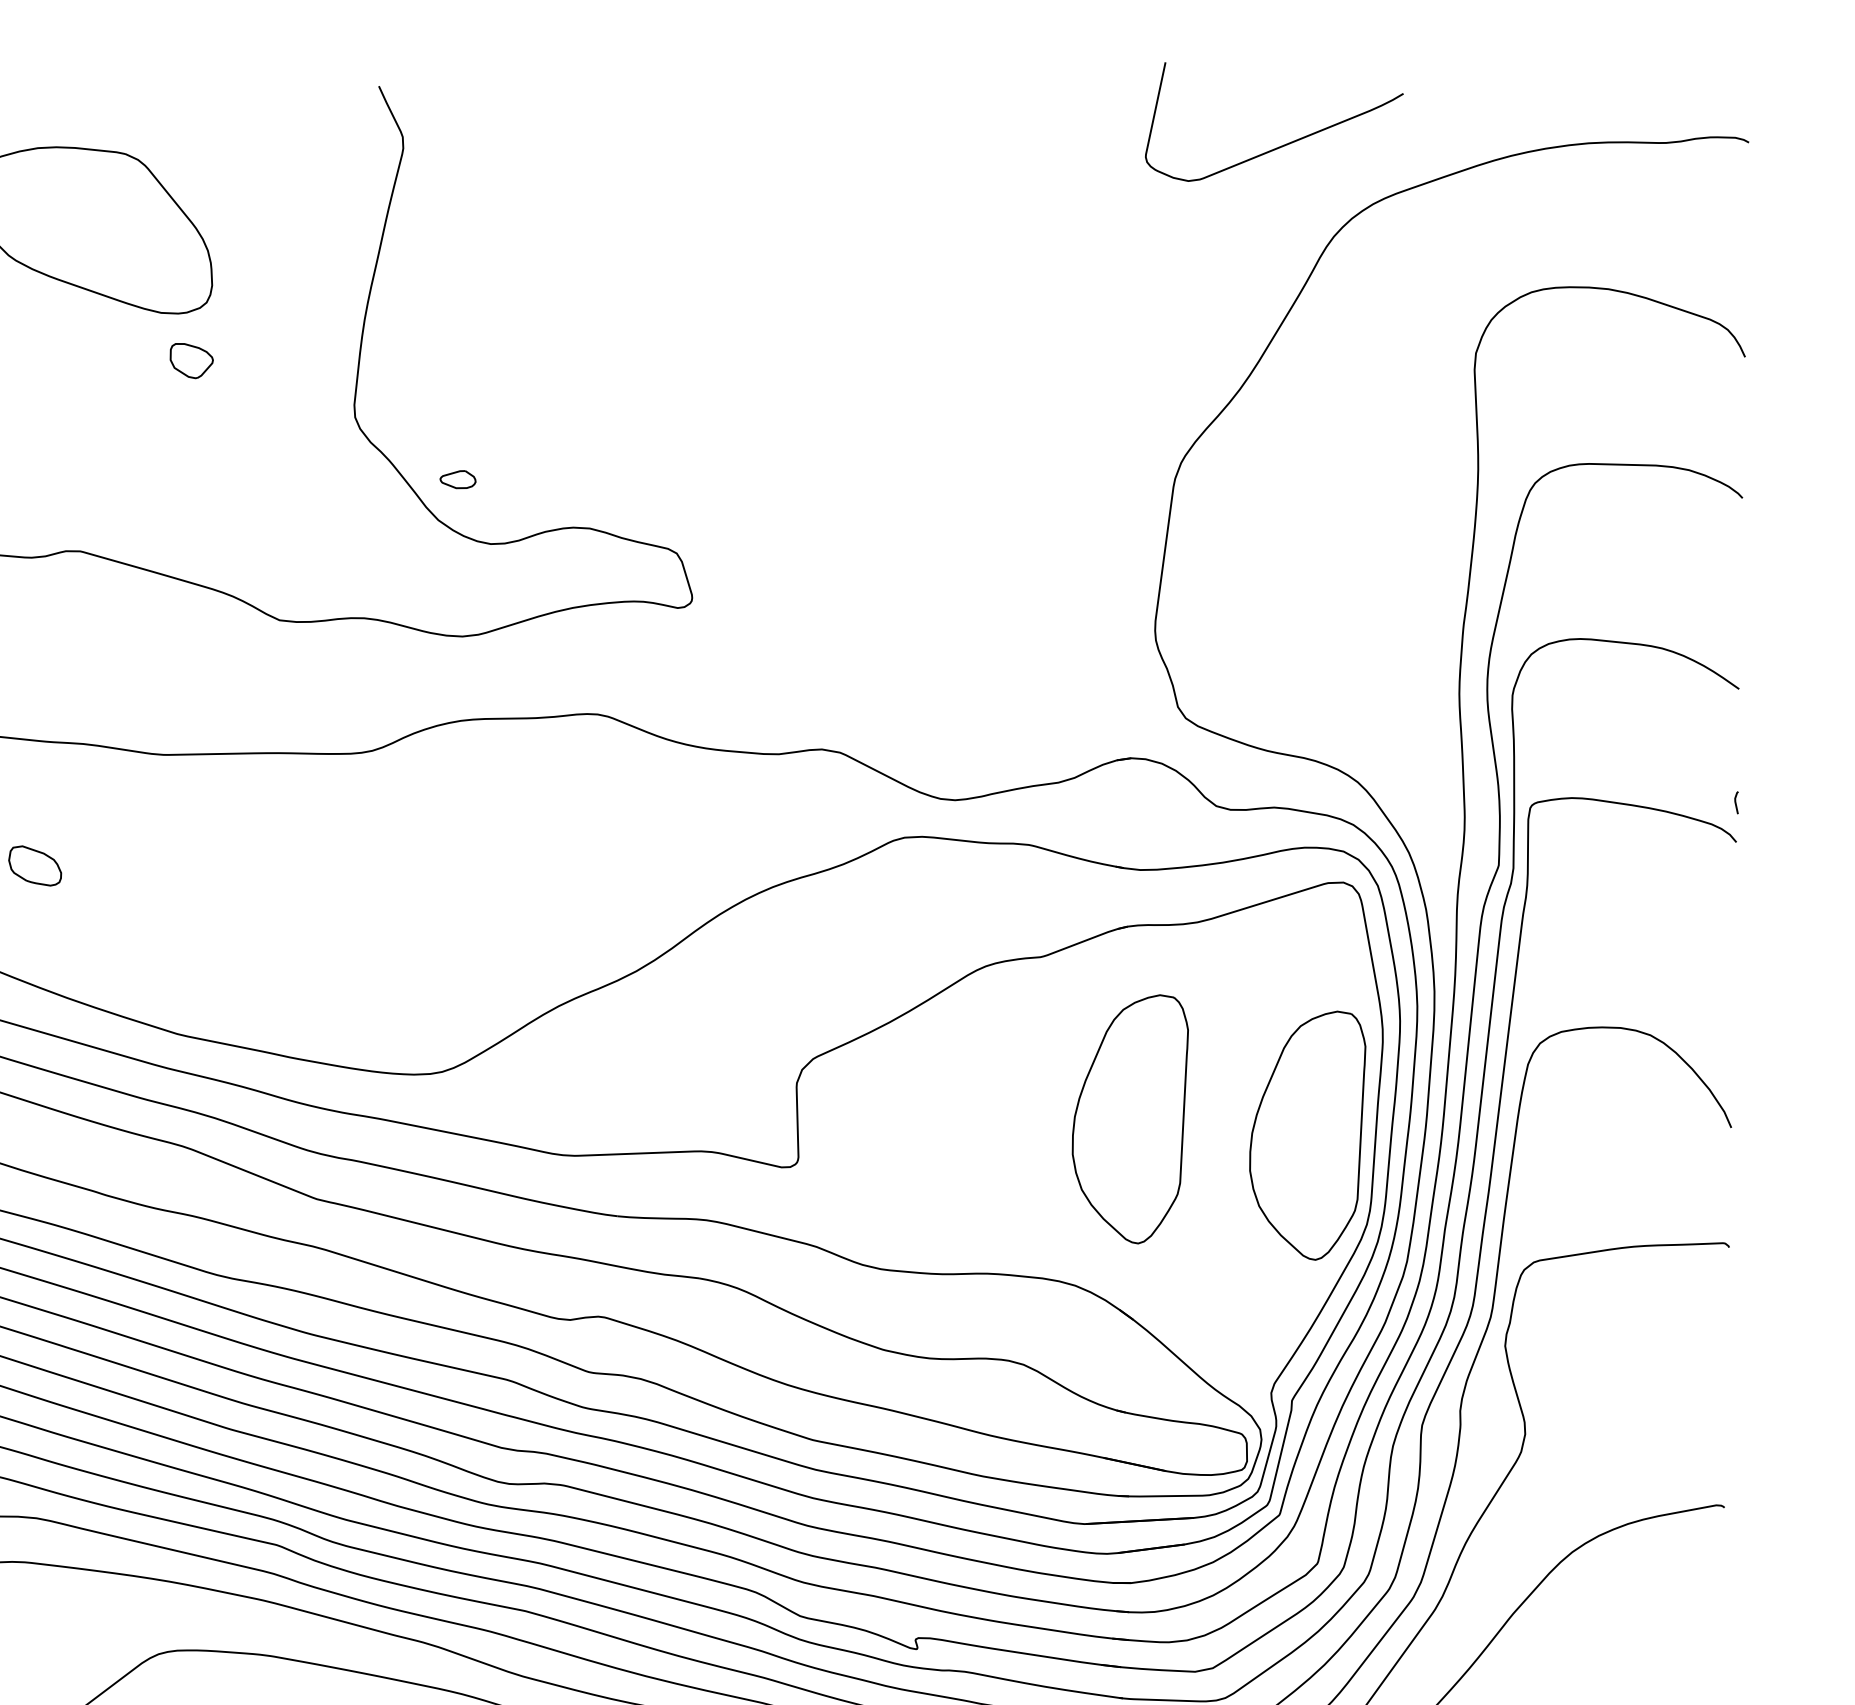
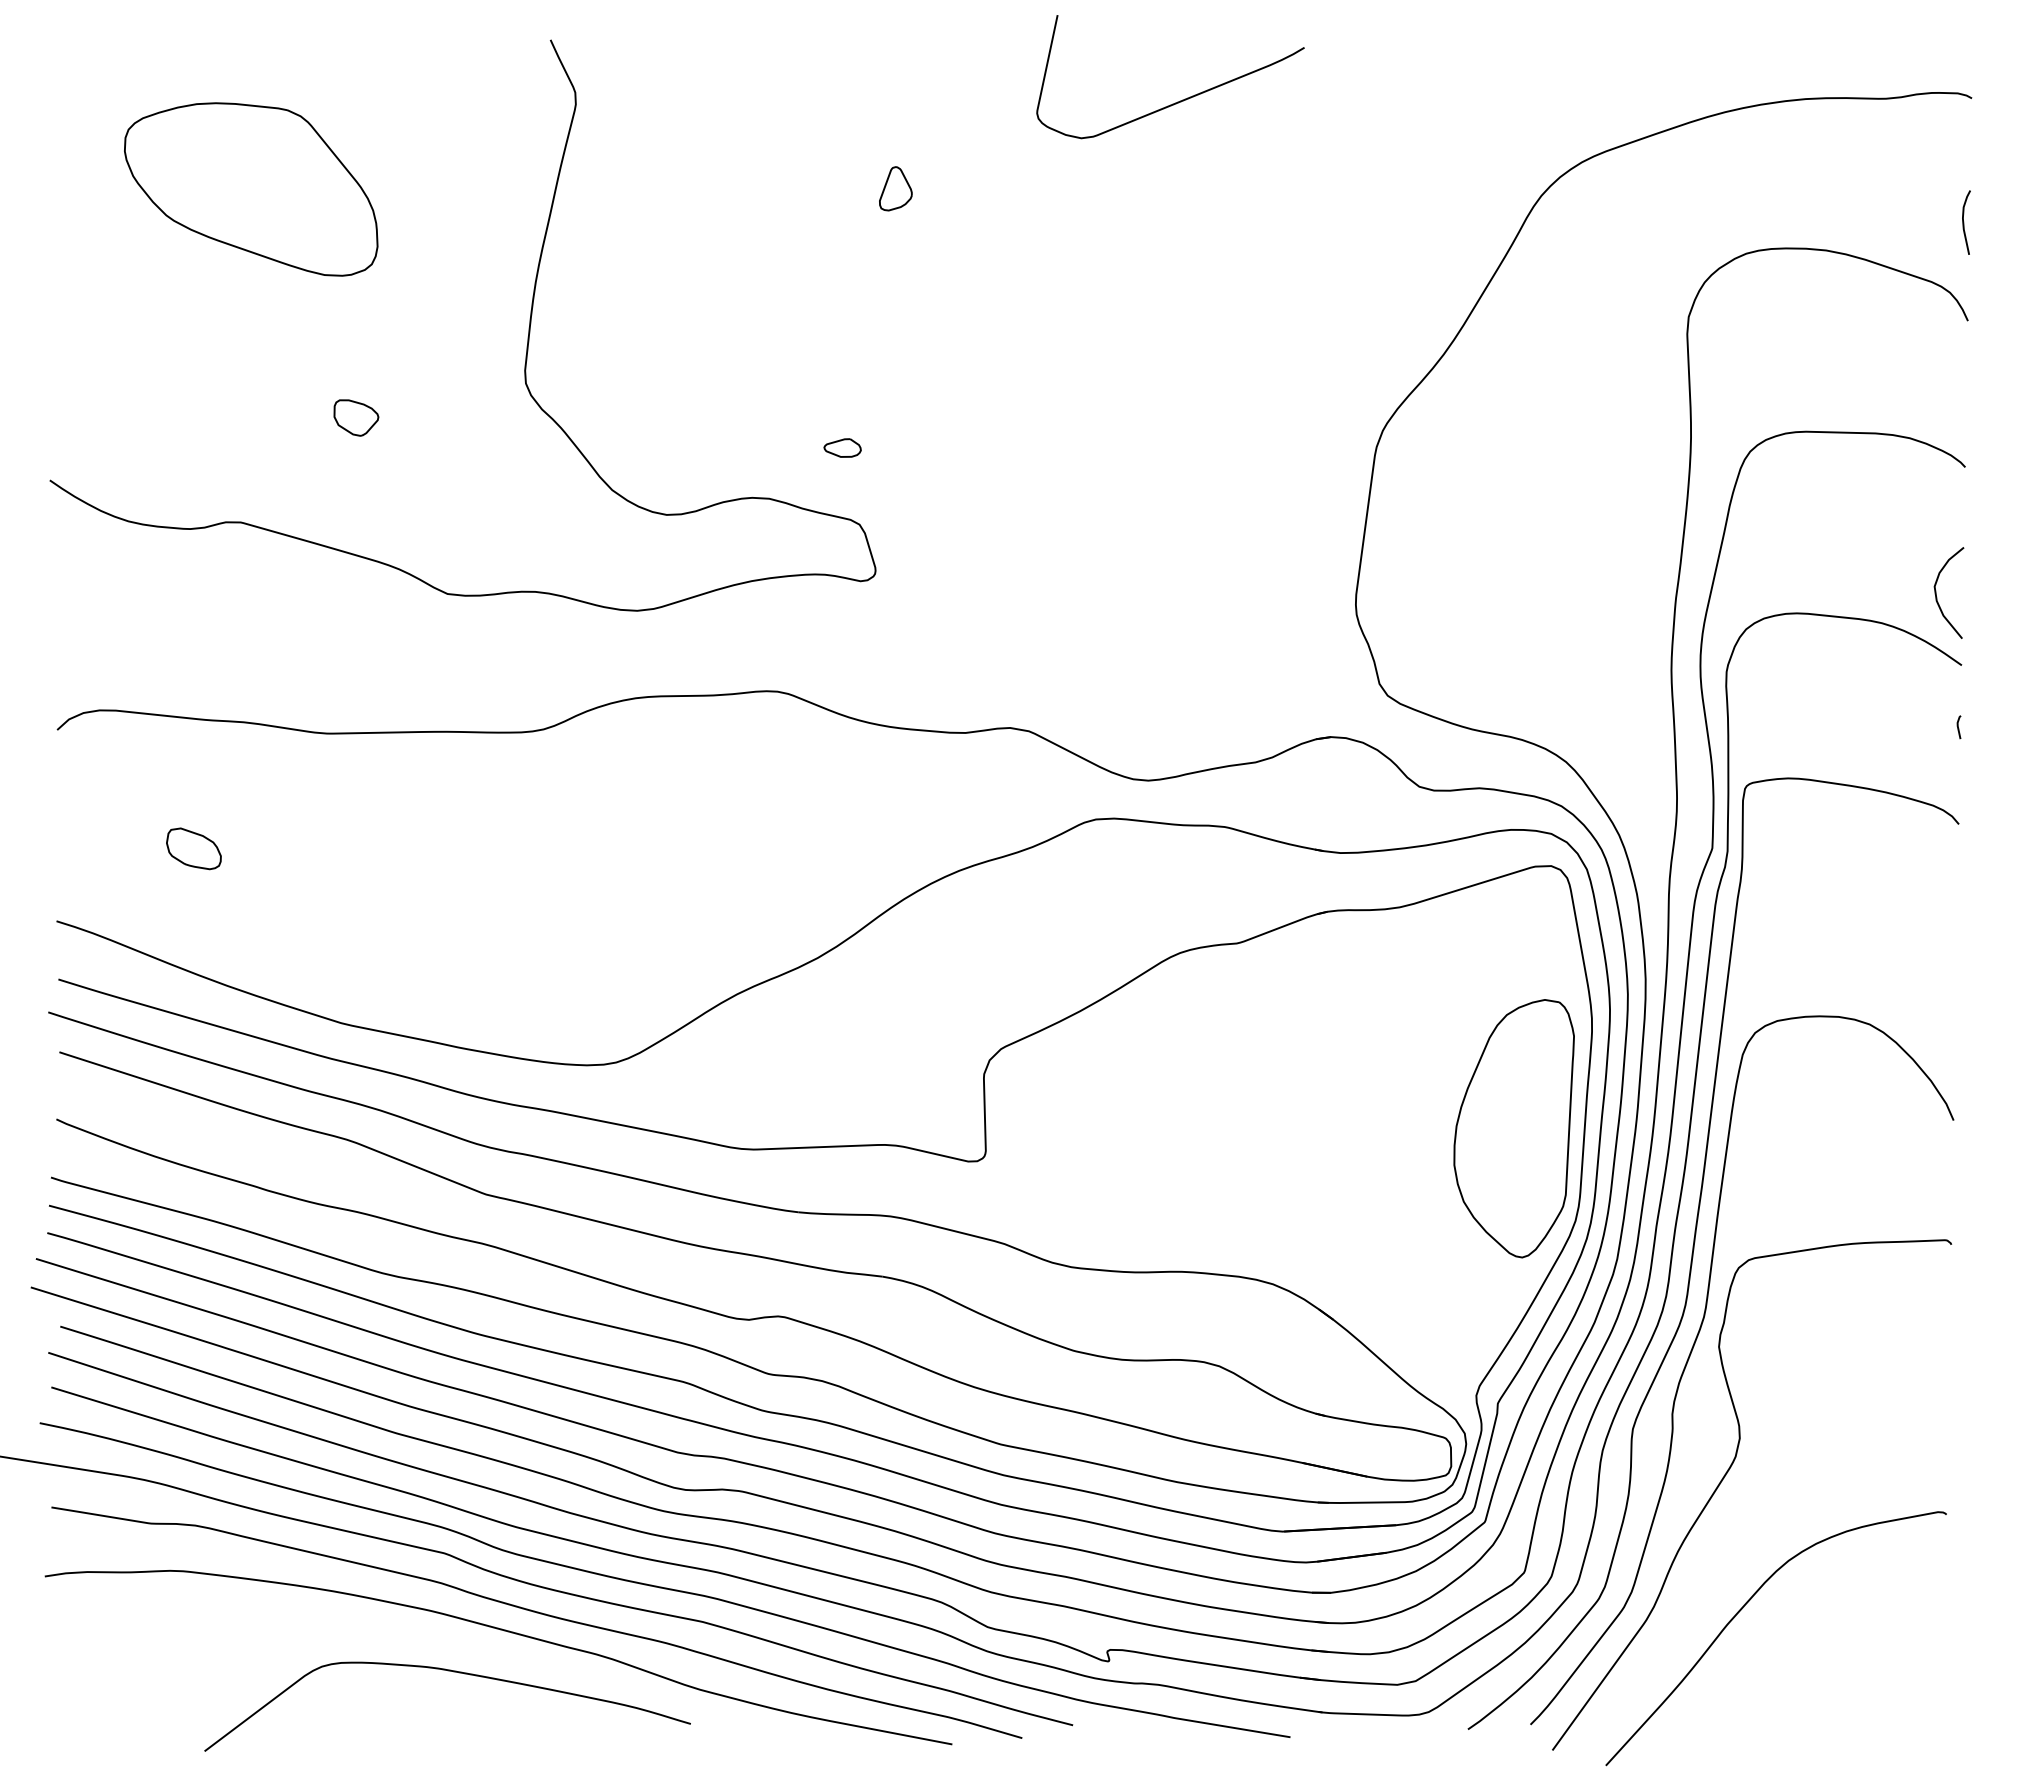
curve: (1281, 145) -> (1177, 101), moved
part: (711, 229) -> (895, 188), added
curve: (1741, 262) -> (1964, 222), added
part: (191, 360) -> (356, 417), moved
part: (457, 479) -> (842, 447), moved
curve: (1714, 618) -> (1936, 592), added
line: (1736, 802) -> (1958, 727), moved
part: (1129, 1119) -> (1329, 1111), removed

